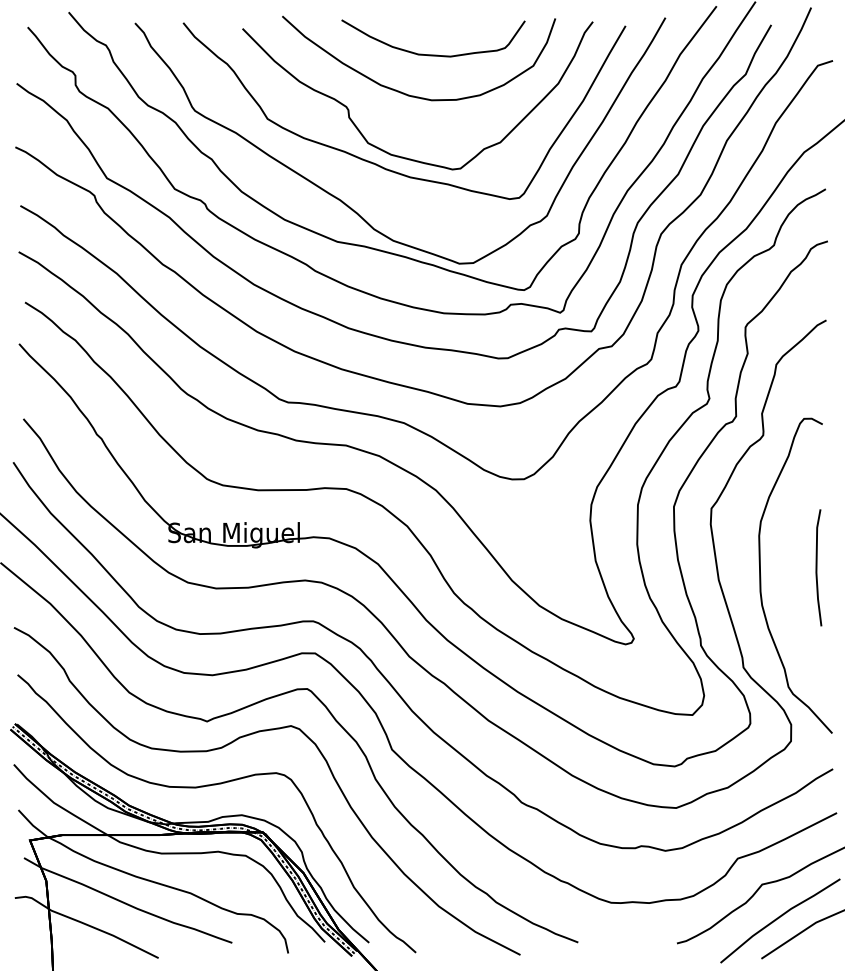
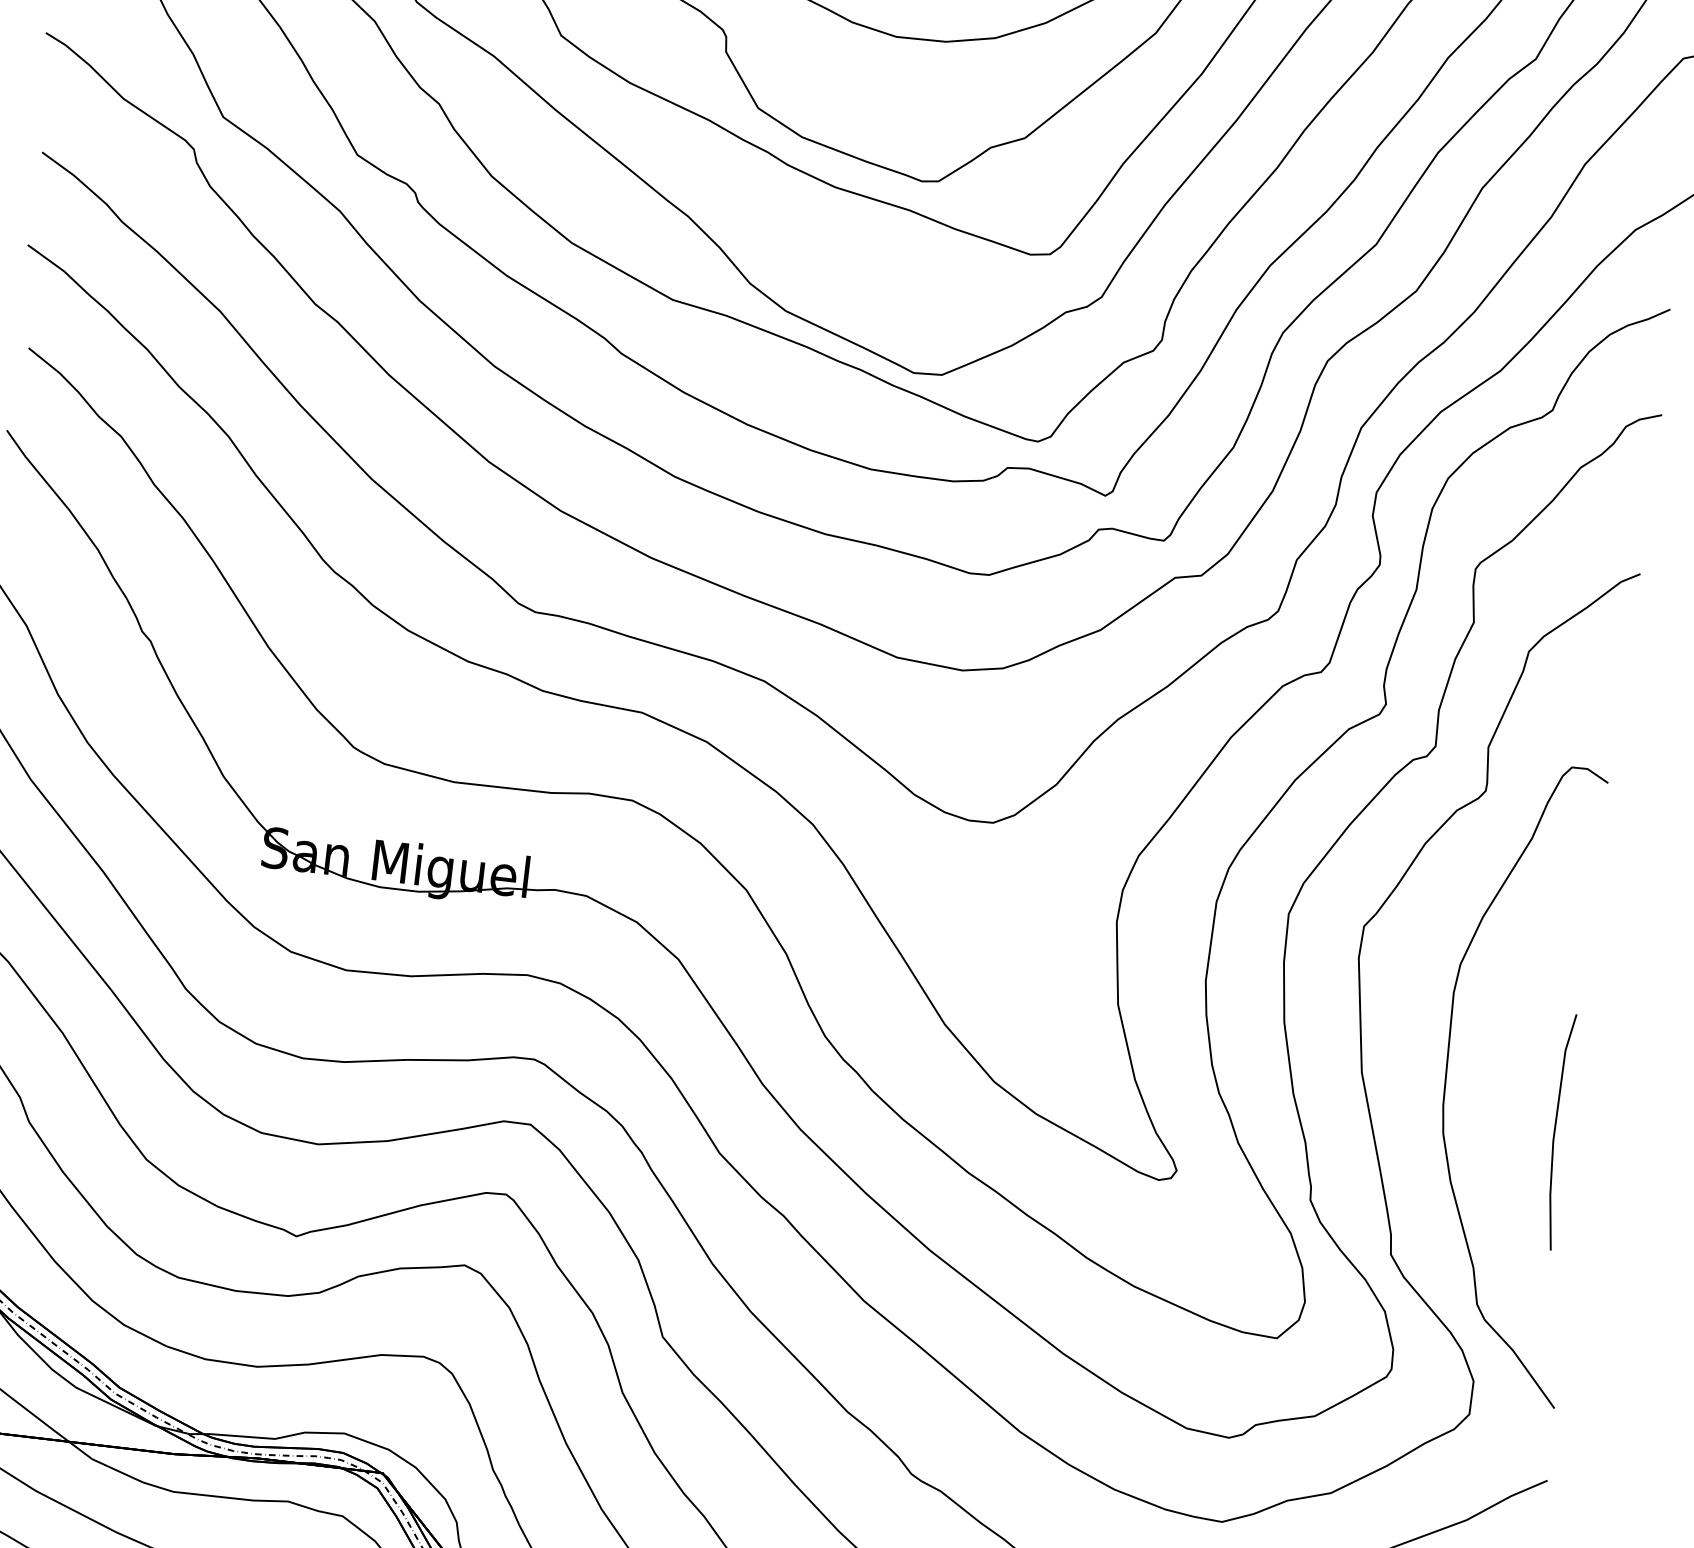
line: (817, 567) -> (1556, 1130), moved

